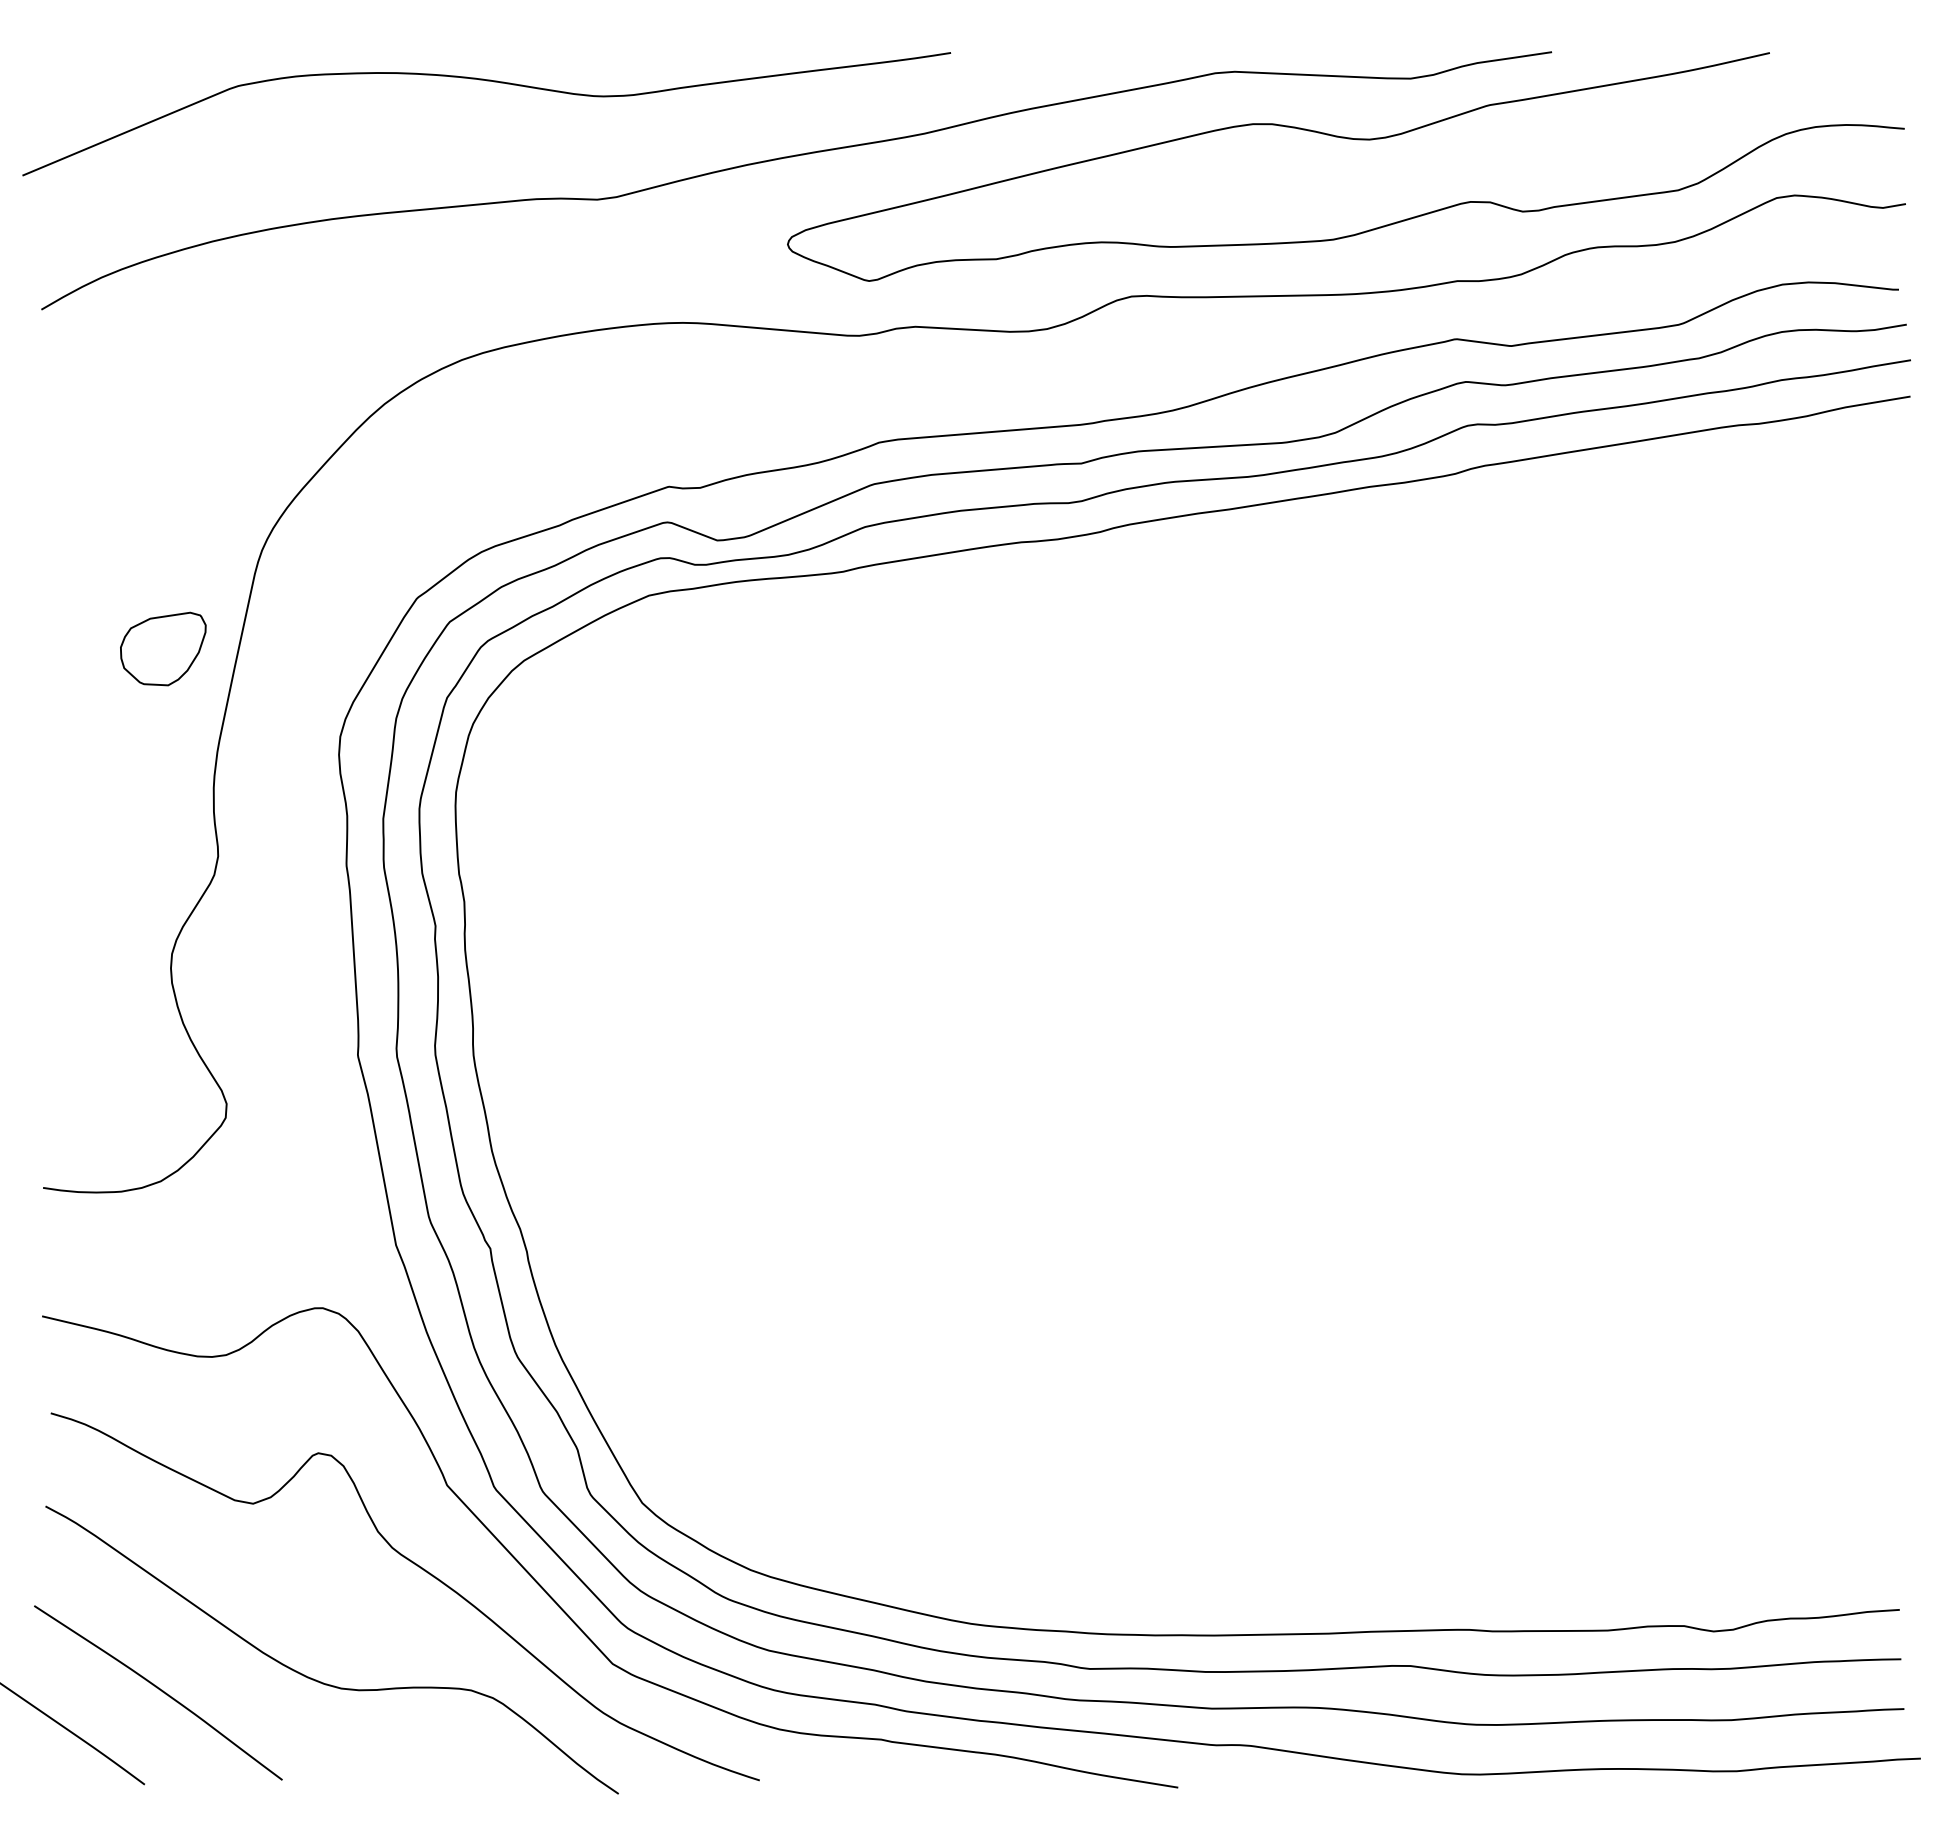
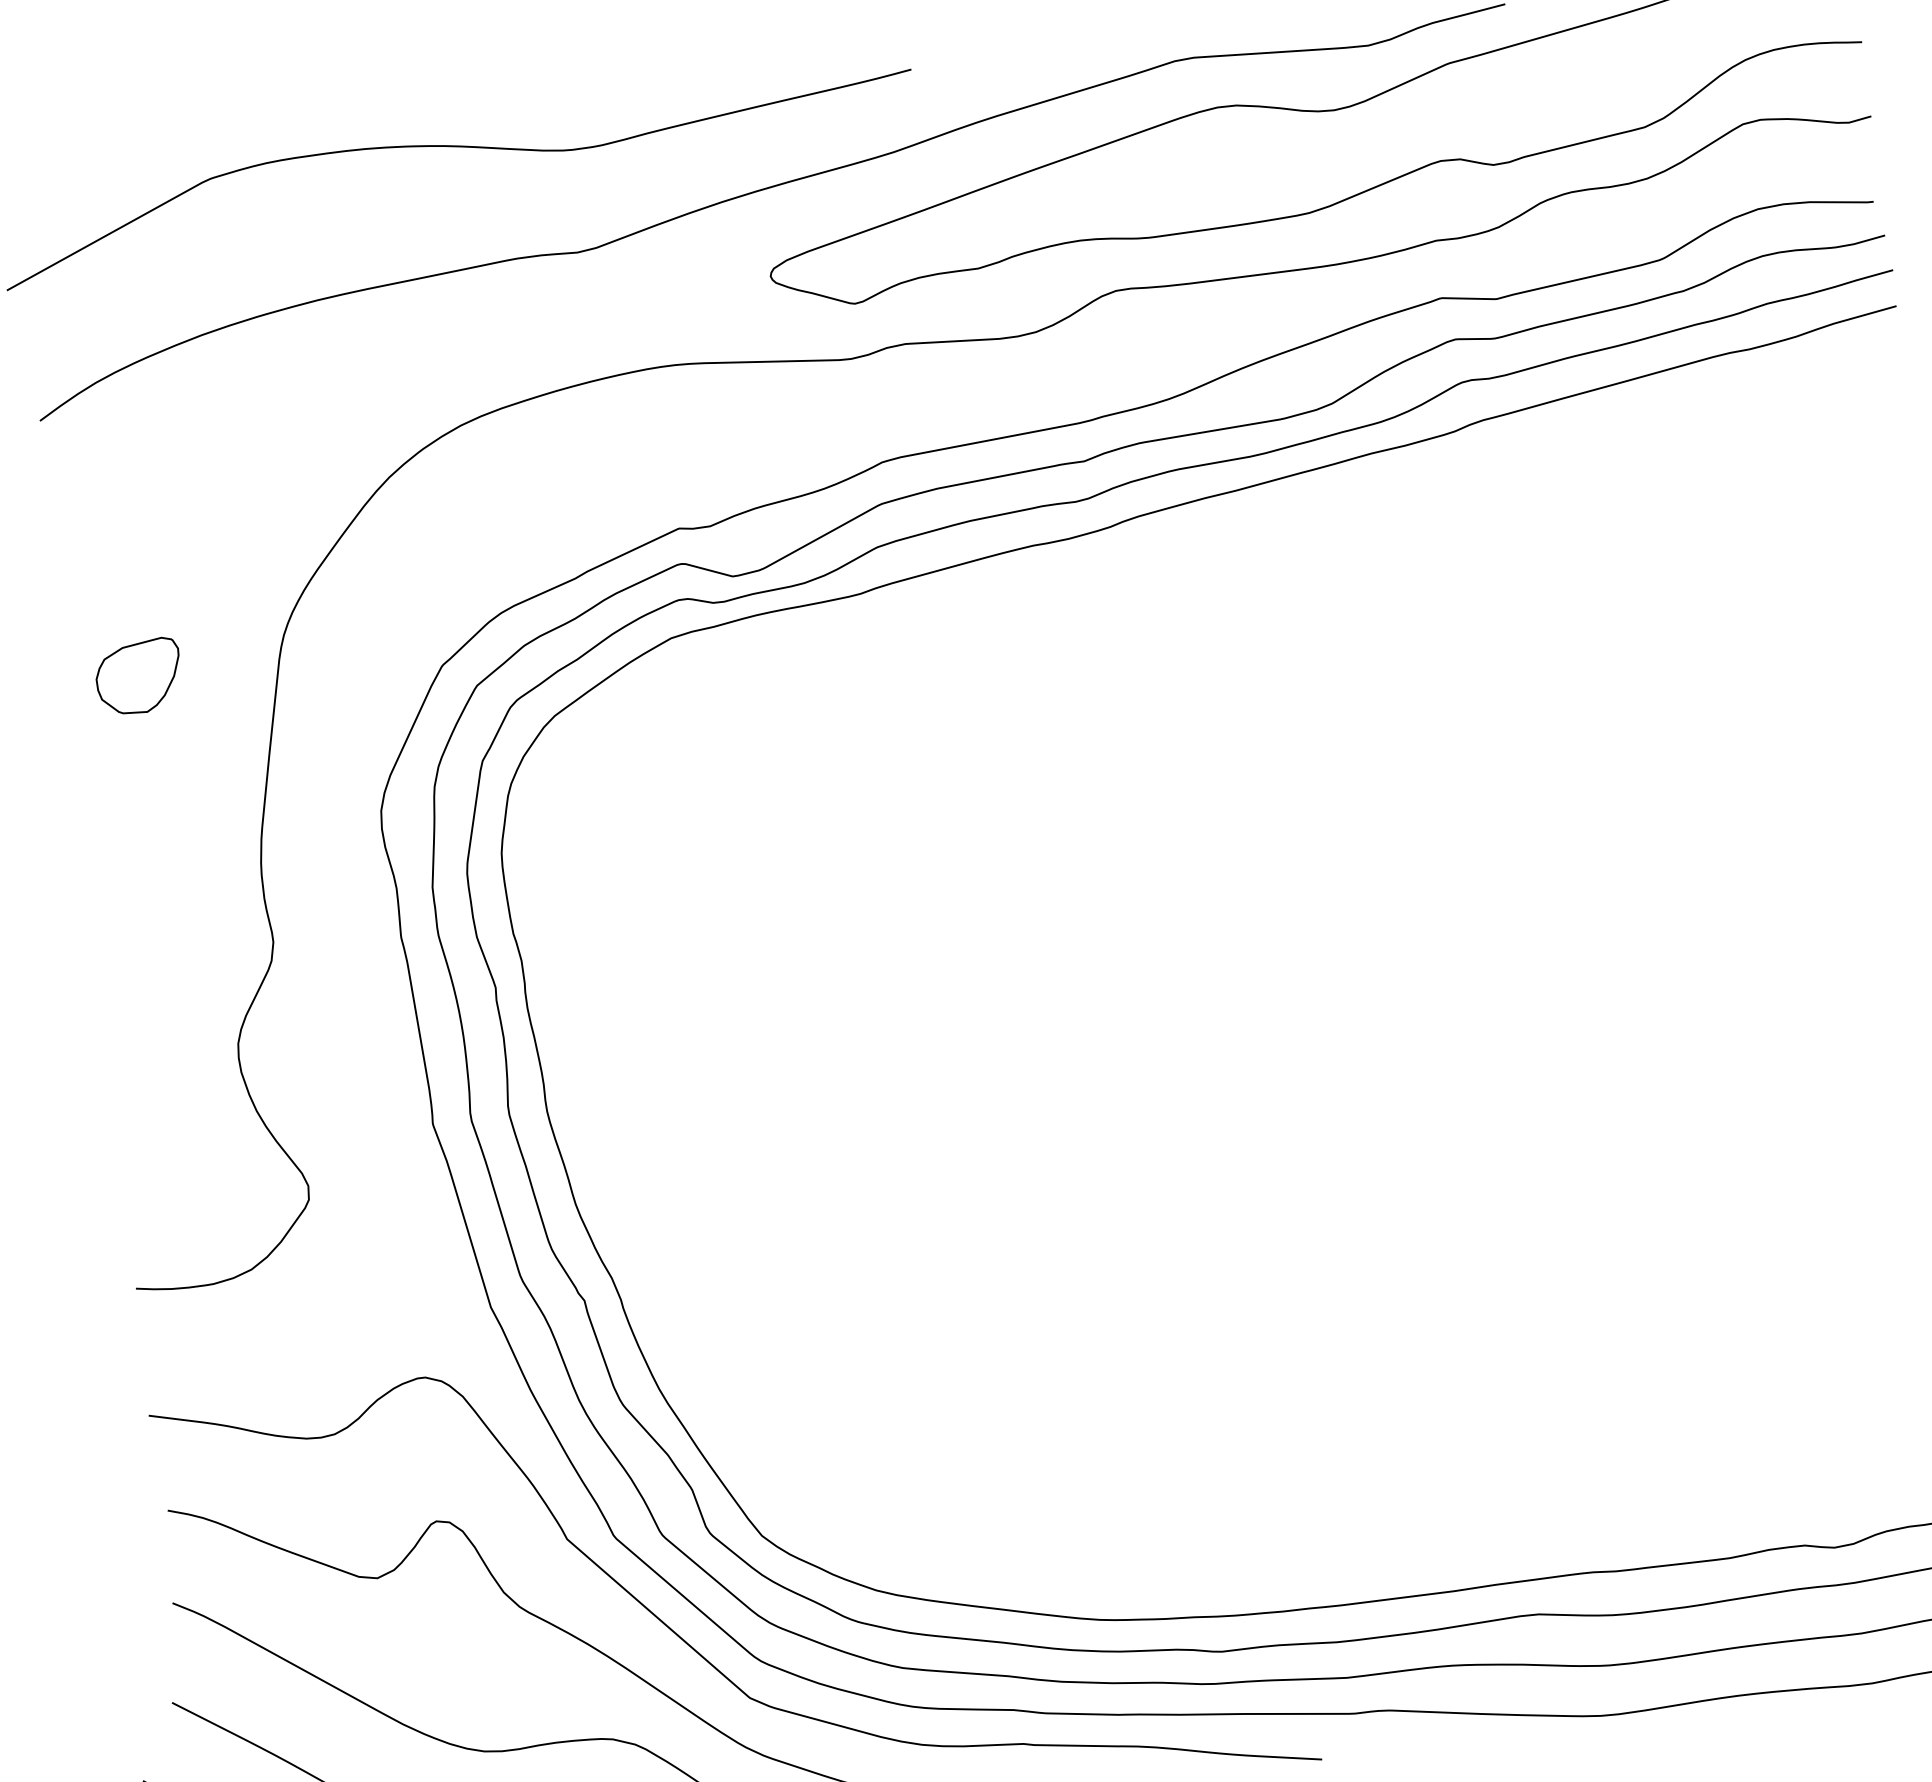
part: (163, 648) -> (138, 676), moved

